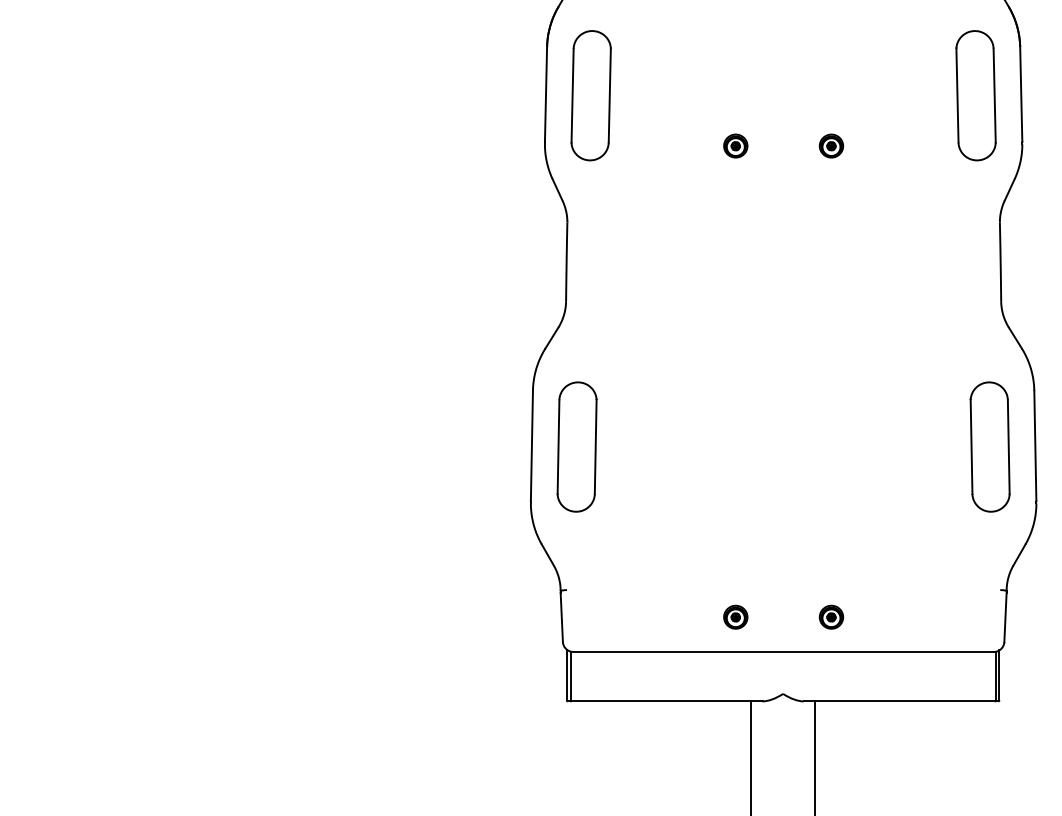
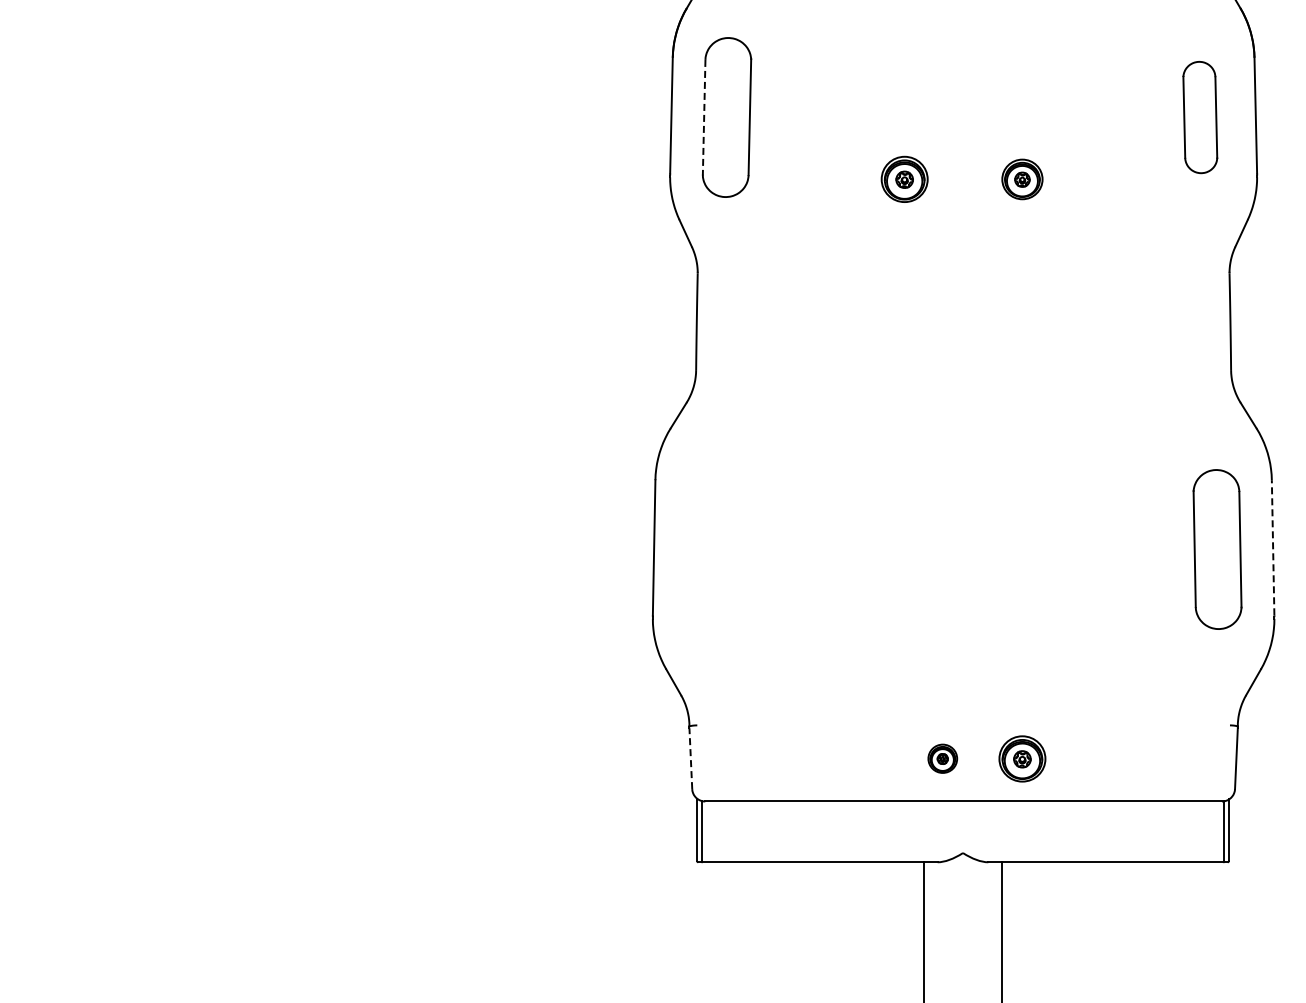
line: (572, 95) -> (704, 117), solid -> dashed
part: (976, 95) -> (1200, 117), size x0.7
part: (735, 146) -> (904, 179), size x1.6
part: (831, 146) -> (1022, 179), size x1.4
line: (1035, 445) -> (1273, 547), solid -> dashed
part: (576, 447) -> (709, 549), removed
line: (561, 617) -> (690, 758), solid -> dashed
part: (735, 617) -> (942, 758), moved
part: (831, 617) -> (1022, 758), size x1.6

